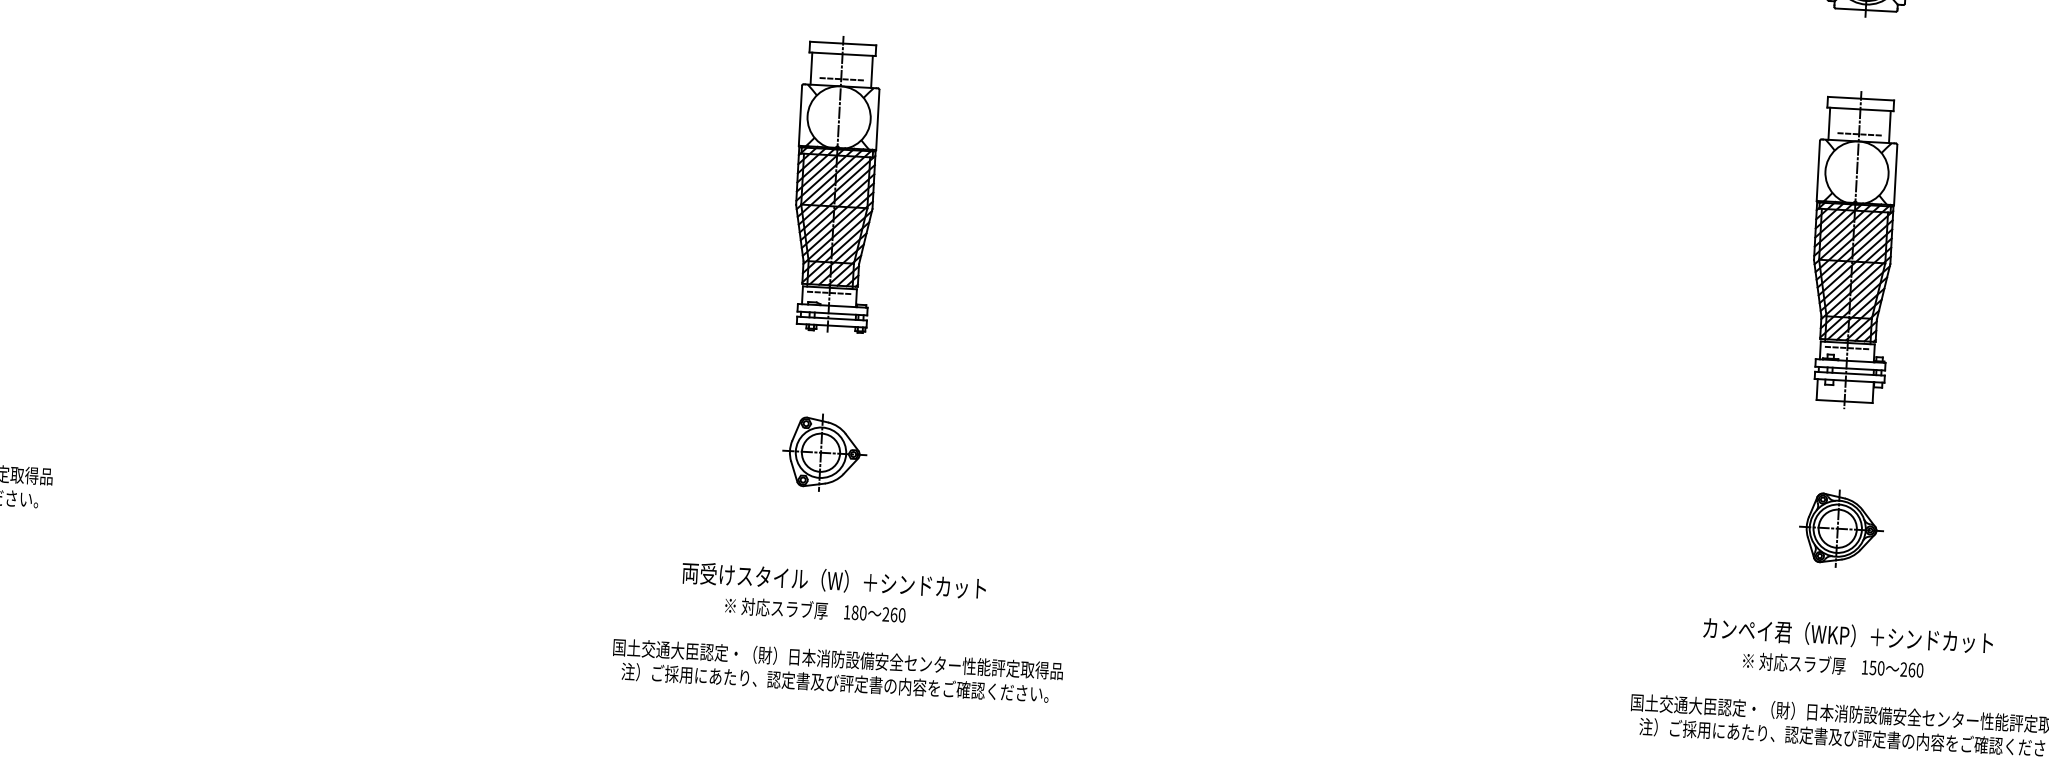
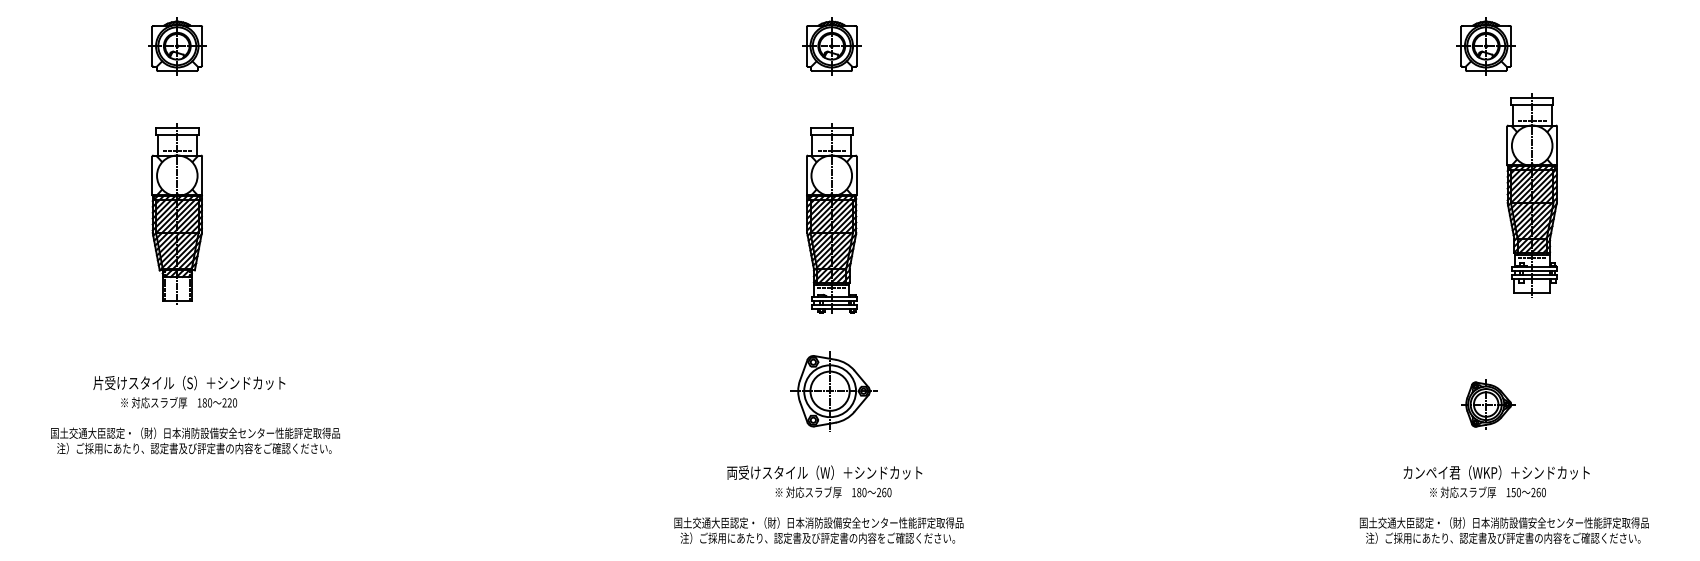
part: (1851, 250) -> (1531, 195), moved
part: (825, 451) -> (834, 390), size x1.6
text: (833, 580) -> (824, 472), moved
text: (836, 670) -> (818, 530), moved

